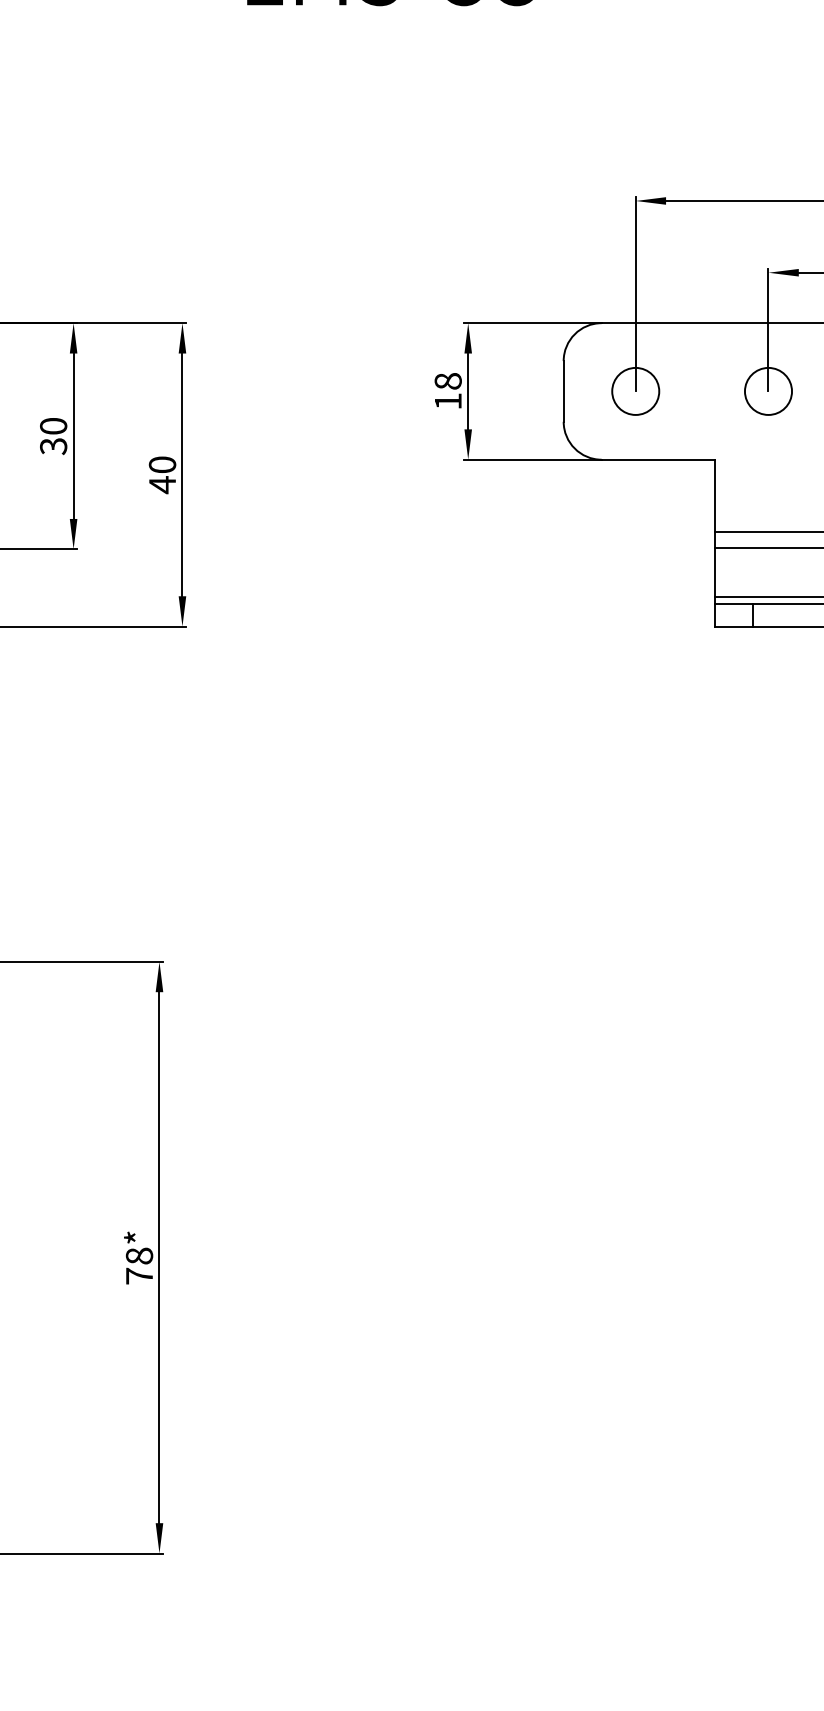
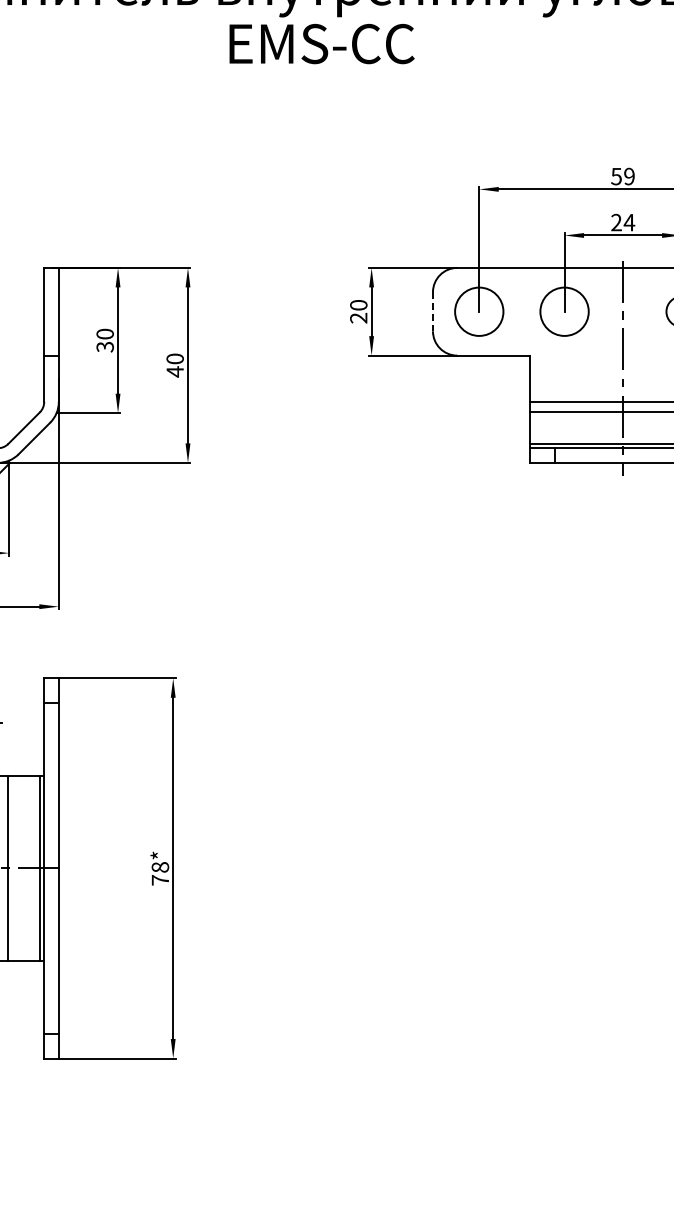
text: (447, 391) -> (358, 311), 18 -> 20
circle: (636, 391) -> (479, 311), size x1.6
circle: (768, 391) -> (564, 311), size x1.6
line: (562, 392) -> (432, 312), solid -> dashed

